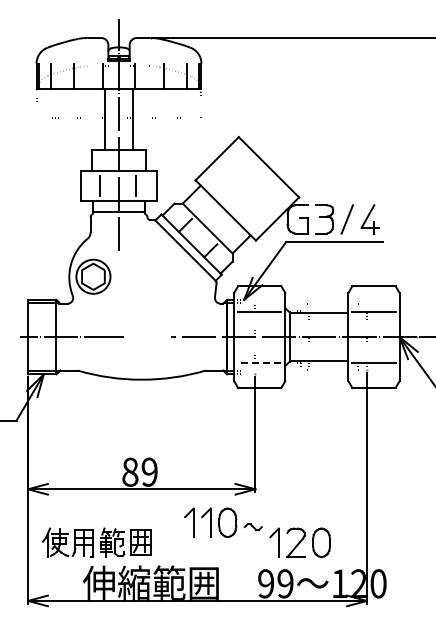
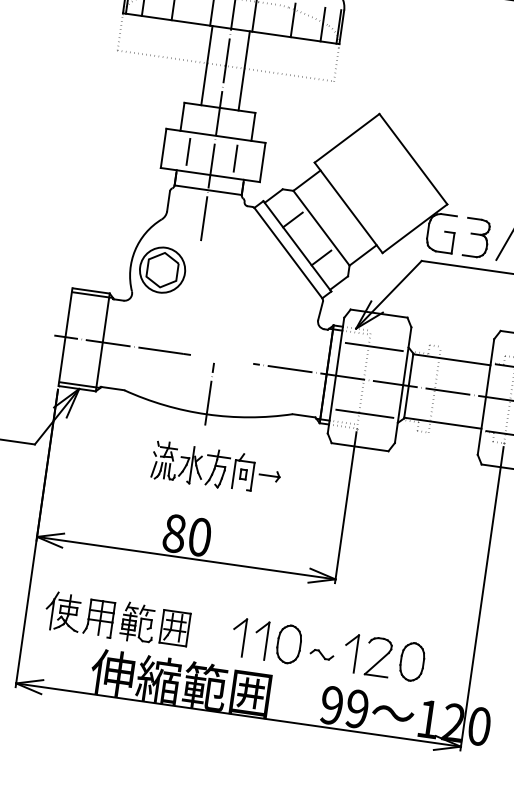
line: (259, 362) -> (364, 413), dashed -> solid
line: (141, 364) -> (209, 394), added
part: (154, 419) -> (216, 468), added
text: (149, 471) -> (199, 536), 89 -> 80
part: (223, 522) -> (283, 643), moved

